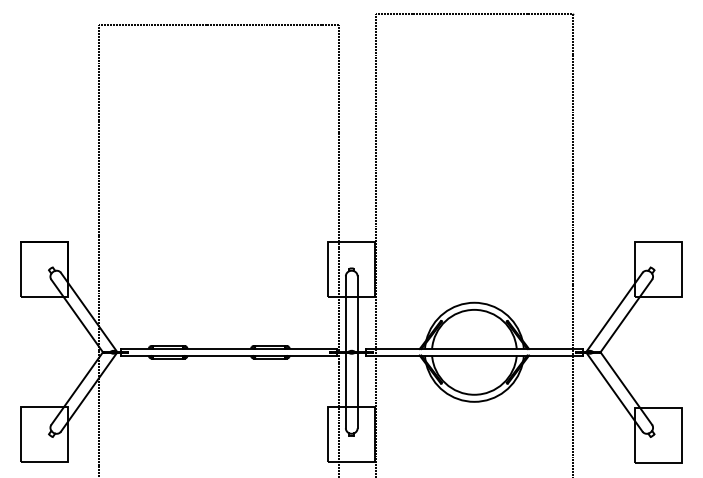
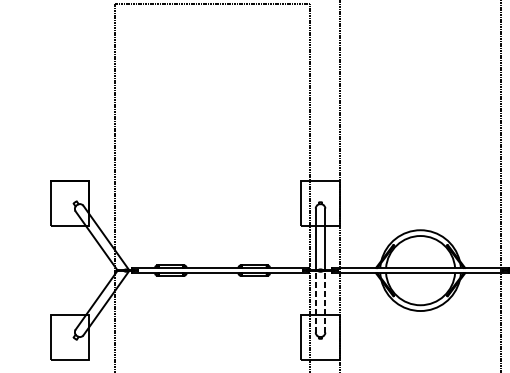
line: (345, 390) -> (315, 301), solid -> dashed
line: (357, 390) -> (325, 301), solid -> dashed

